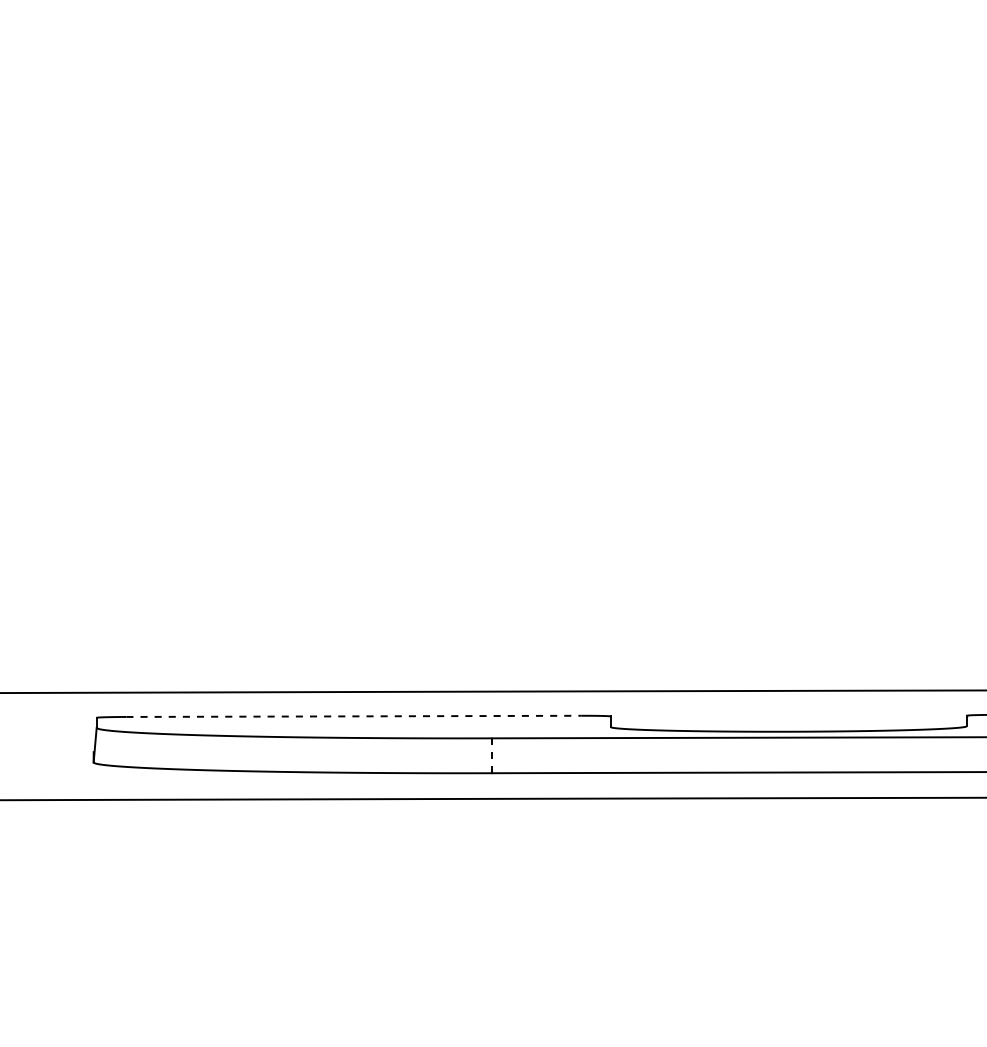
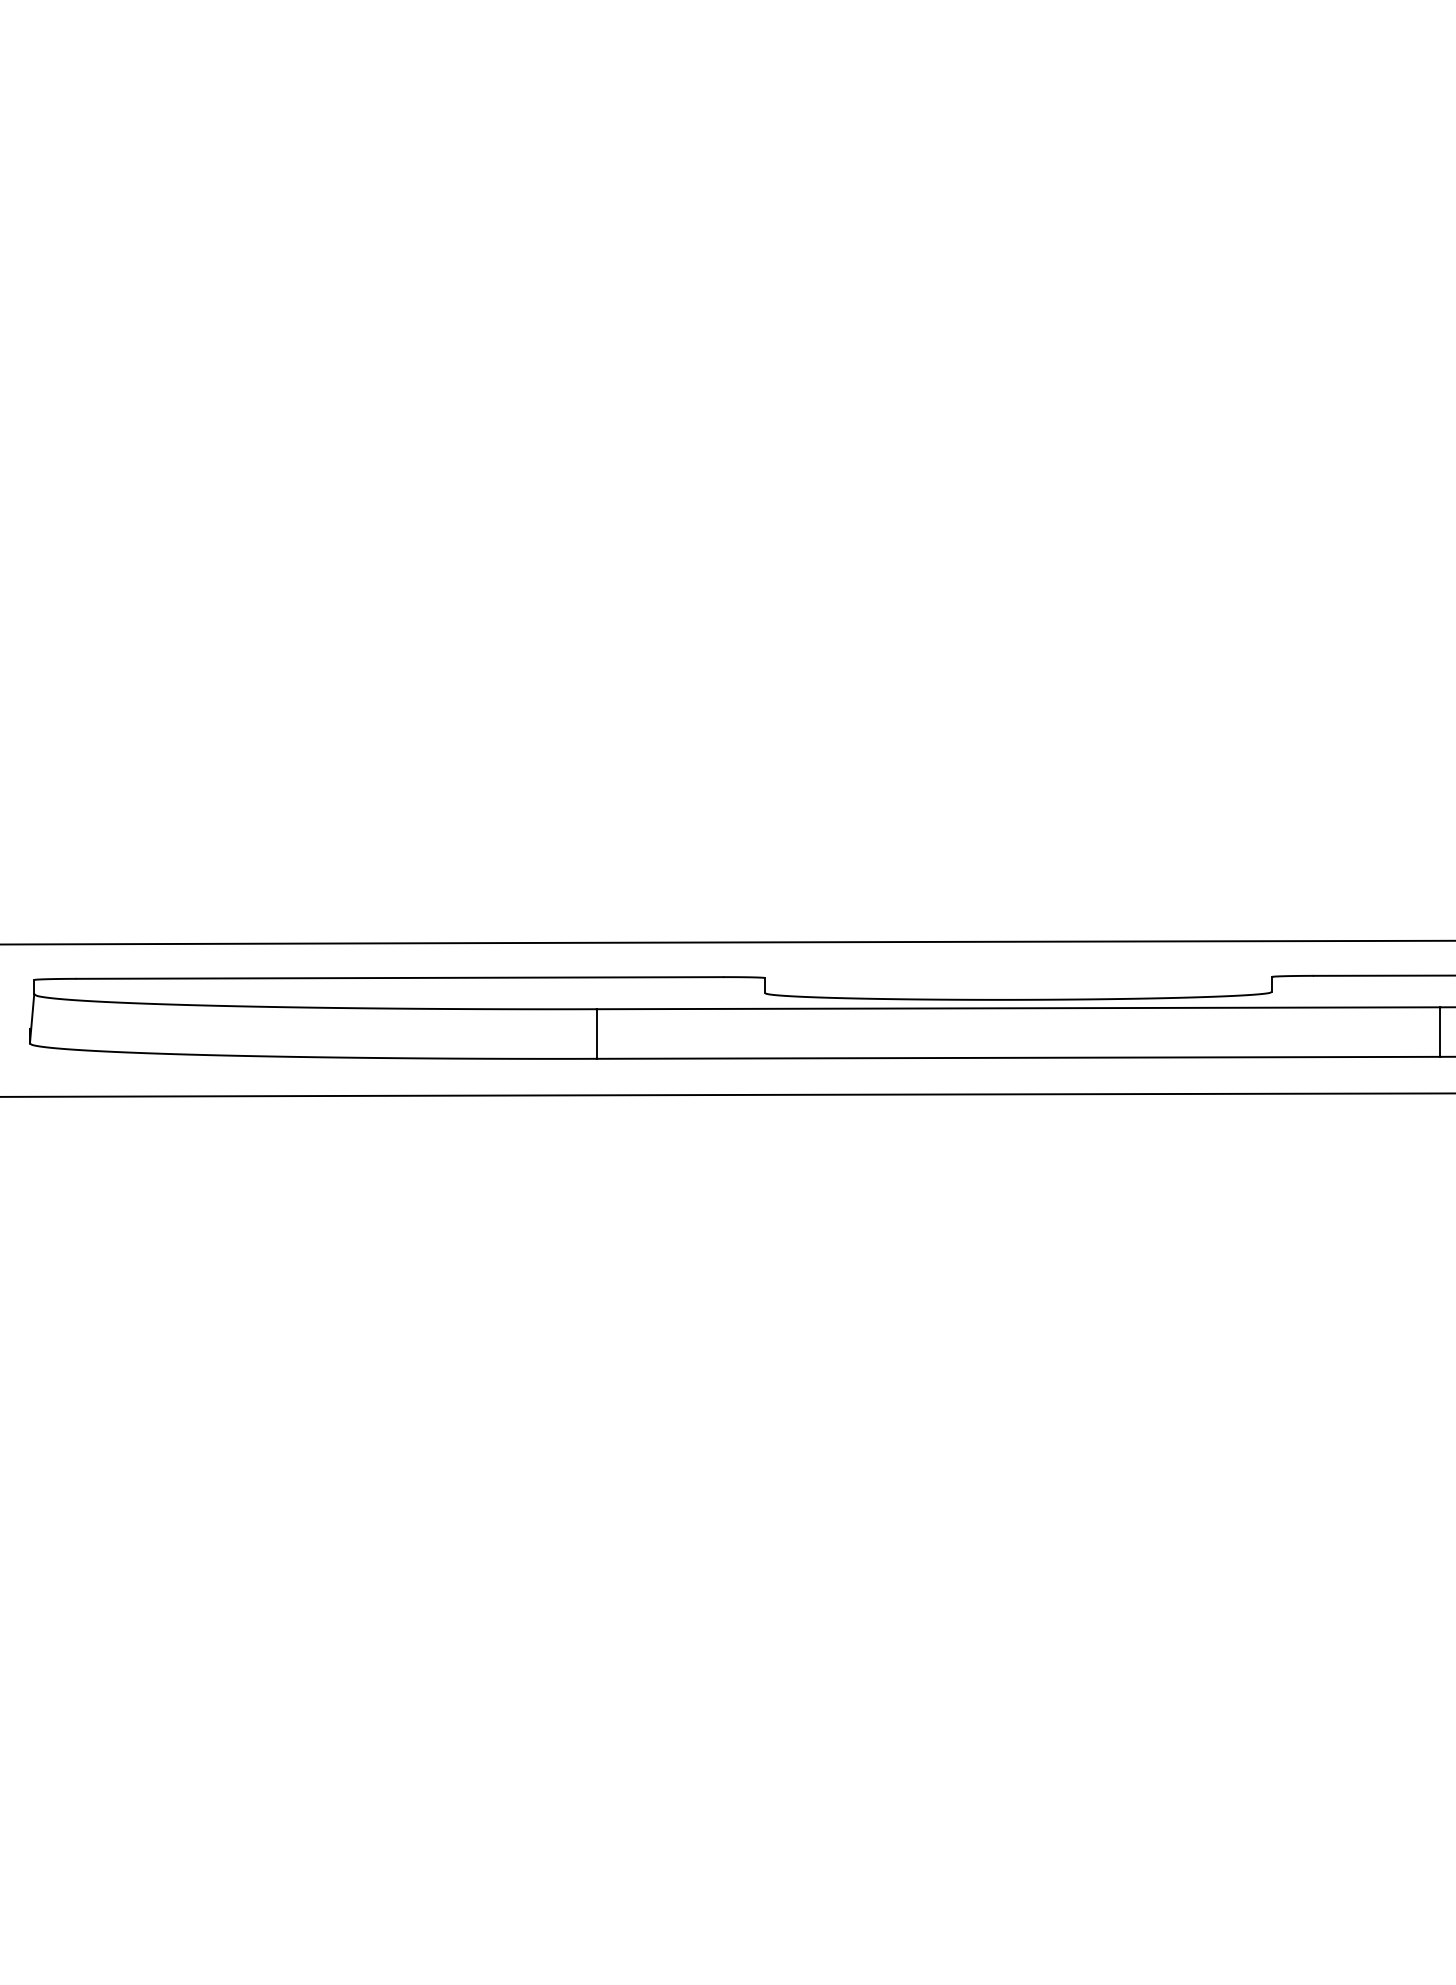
line: (354, 716) -> (400, 977), dashed -> solid
line: (492, 756) -> (596, 1034), dashed -> solid

